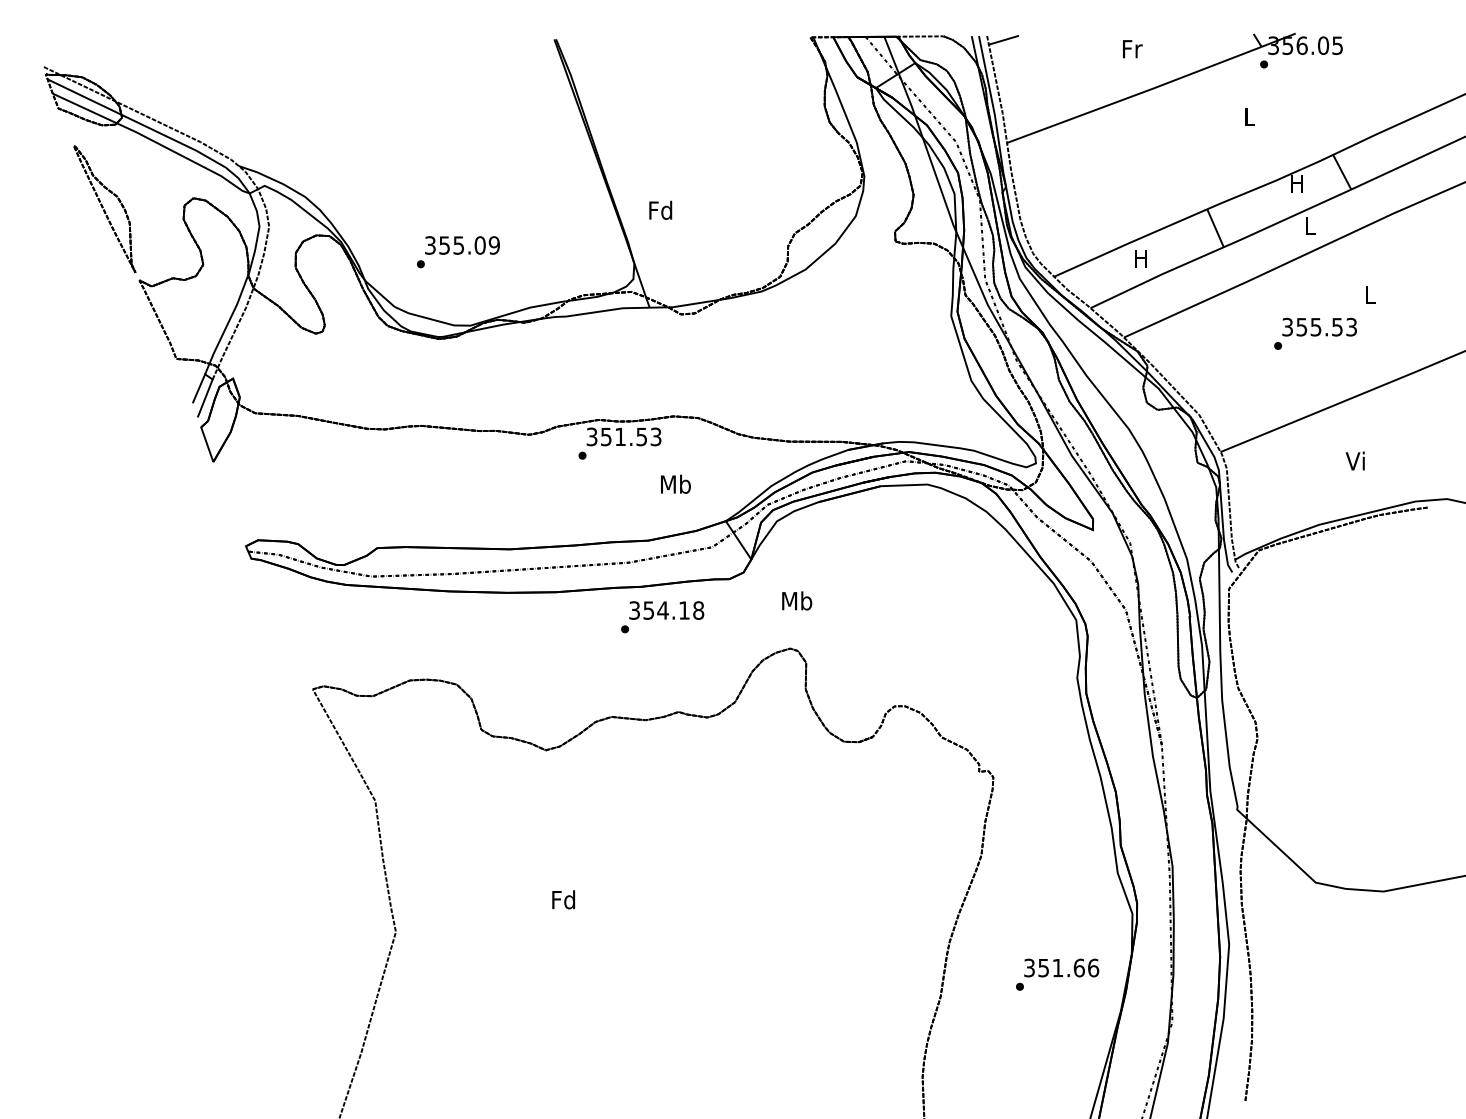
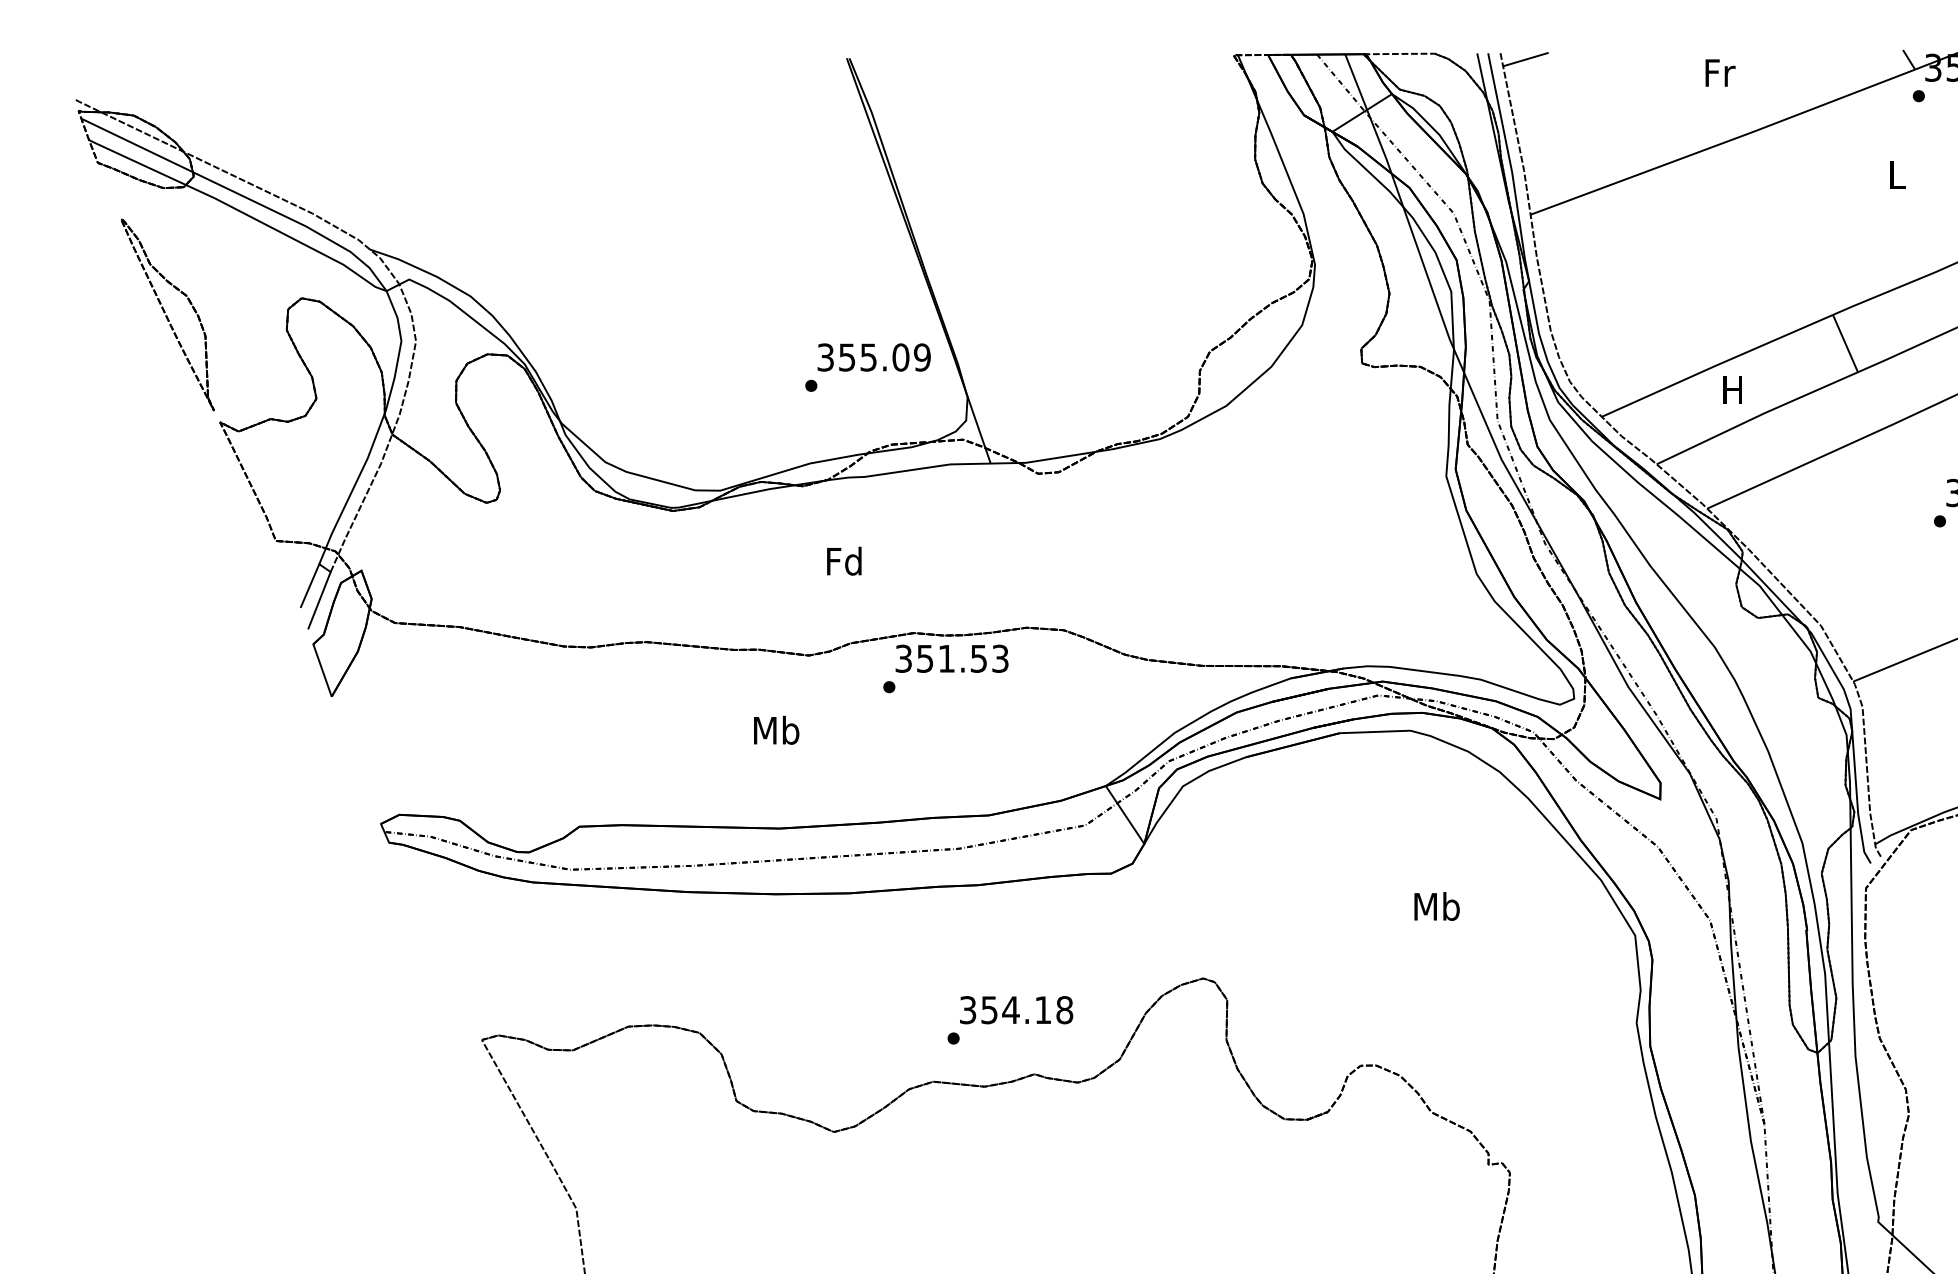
text: (660, 209) -> (843, 559), moved
text: (458, 252) -> (868, 368), moved
text: (675, 483) -> (776, 729), moved
text: (797, 600) -> (1437, 905), moved
text: (662, 617) -> (1010, 1020), moved

